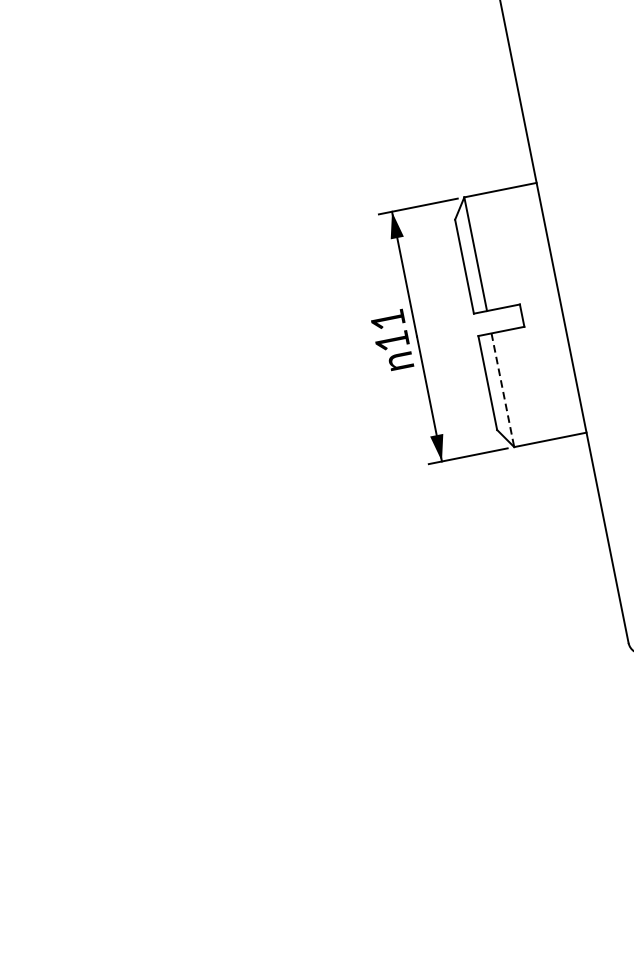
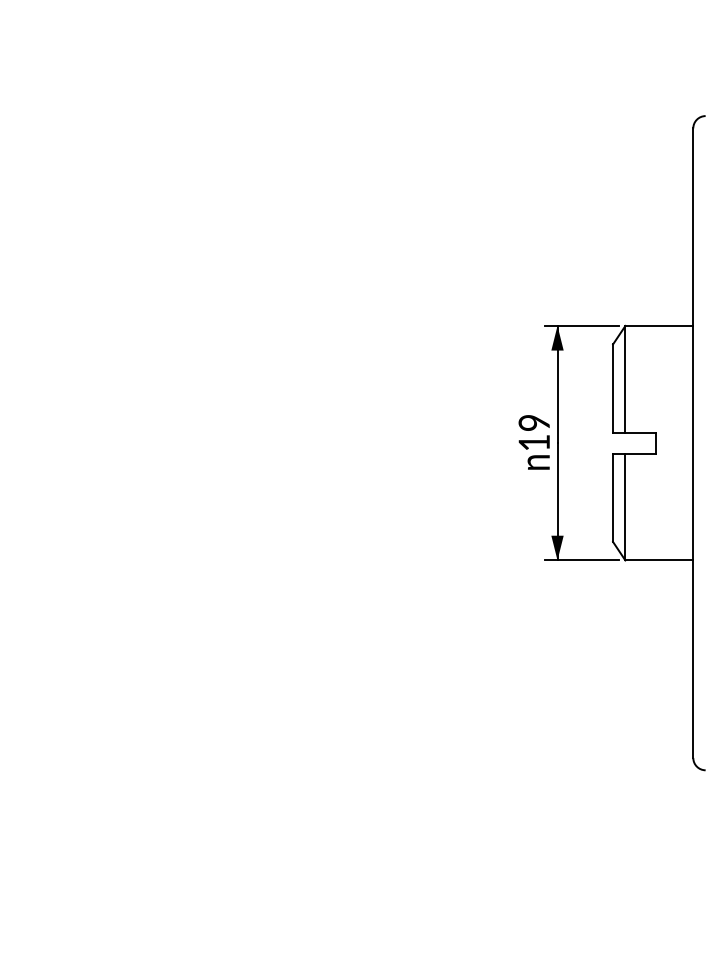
text: (387, 319) -> (533, 422), 11 -> 19
line: (503, 390) -> (625, 507), dashed -> solid

